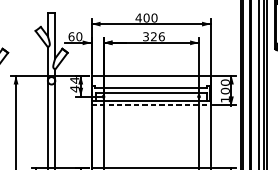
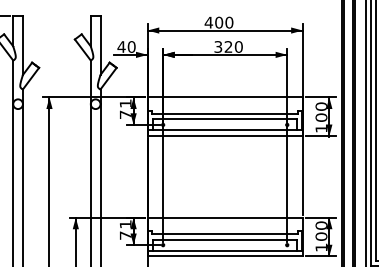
text: (71, 36) -> (121, 46), 60 -> 40
text: (161, 36) -> (238, 46), 326 -> 320
text: (74, 84) -> (125, 109), 44 -> 71
line: (151, 105) -> (225, 136), dashed -> solid

